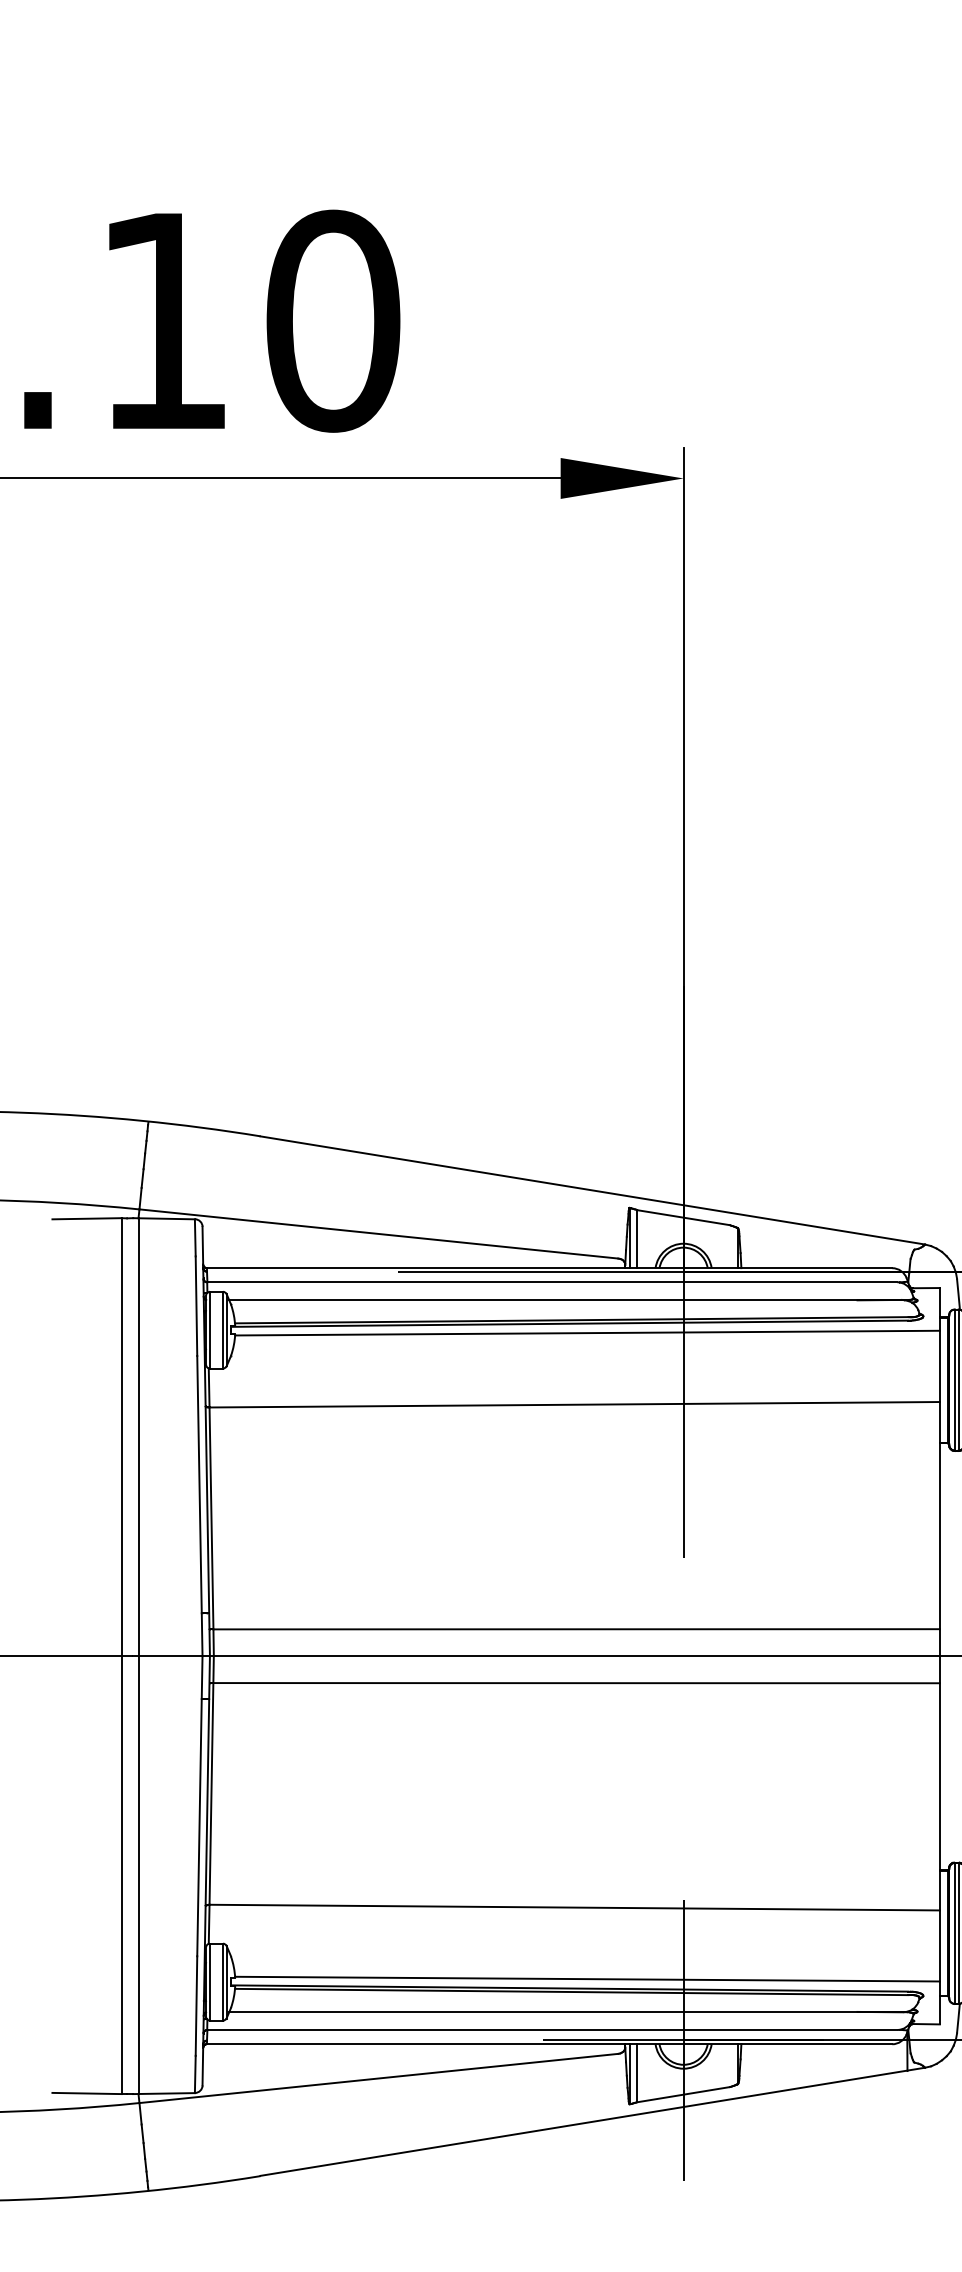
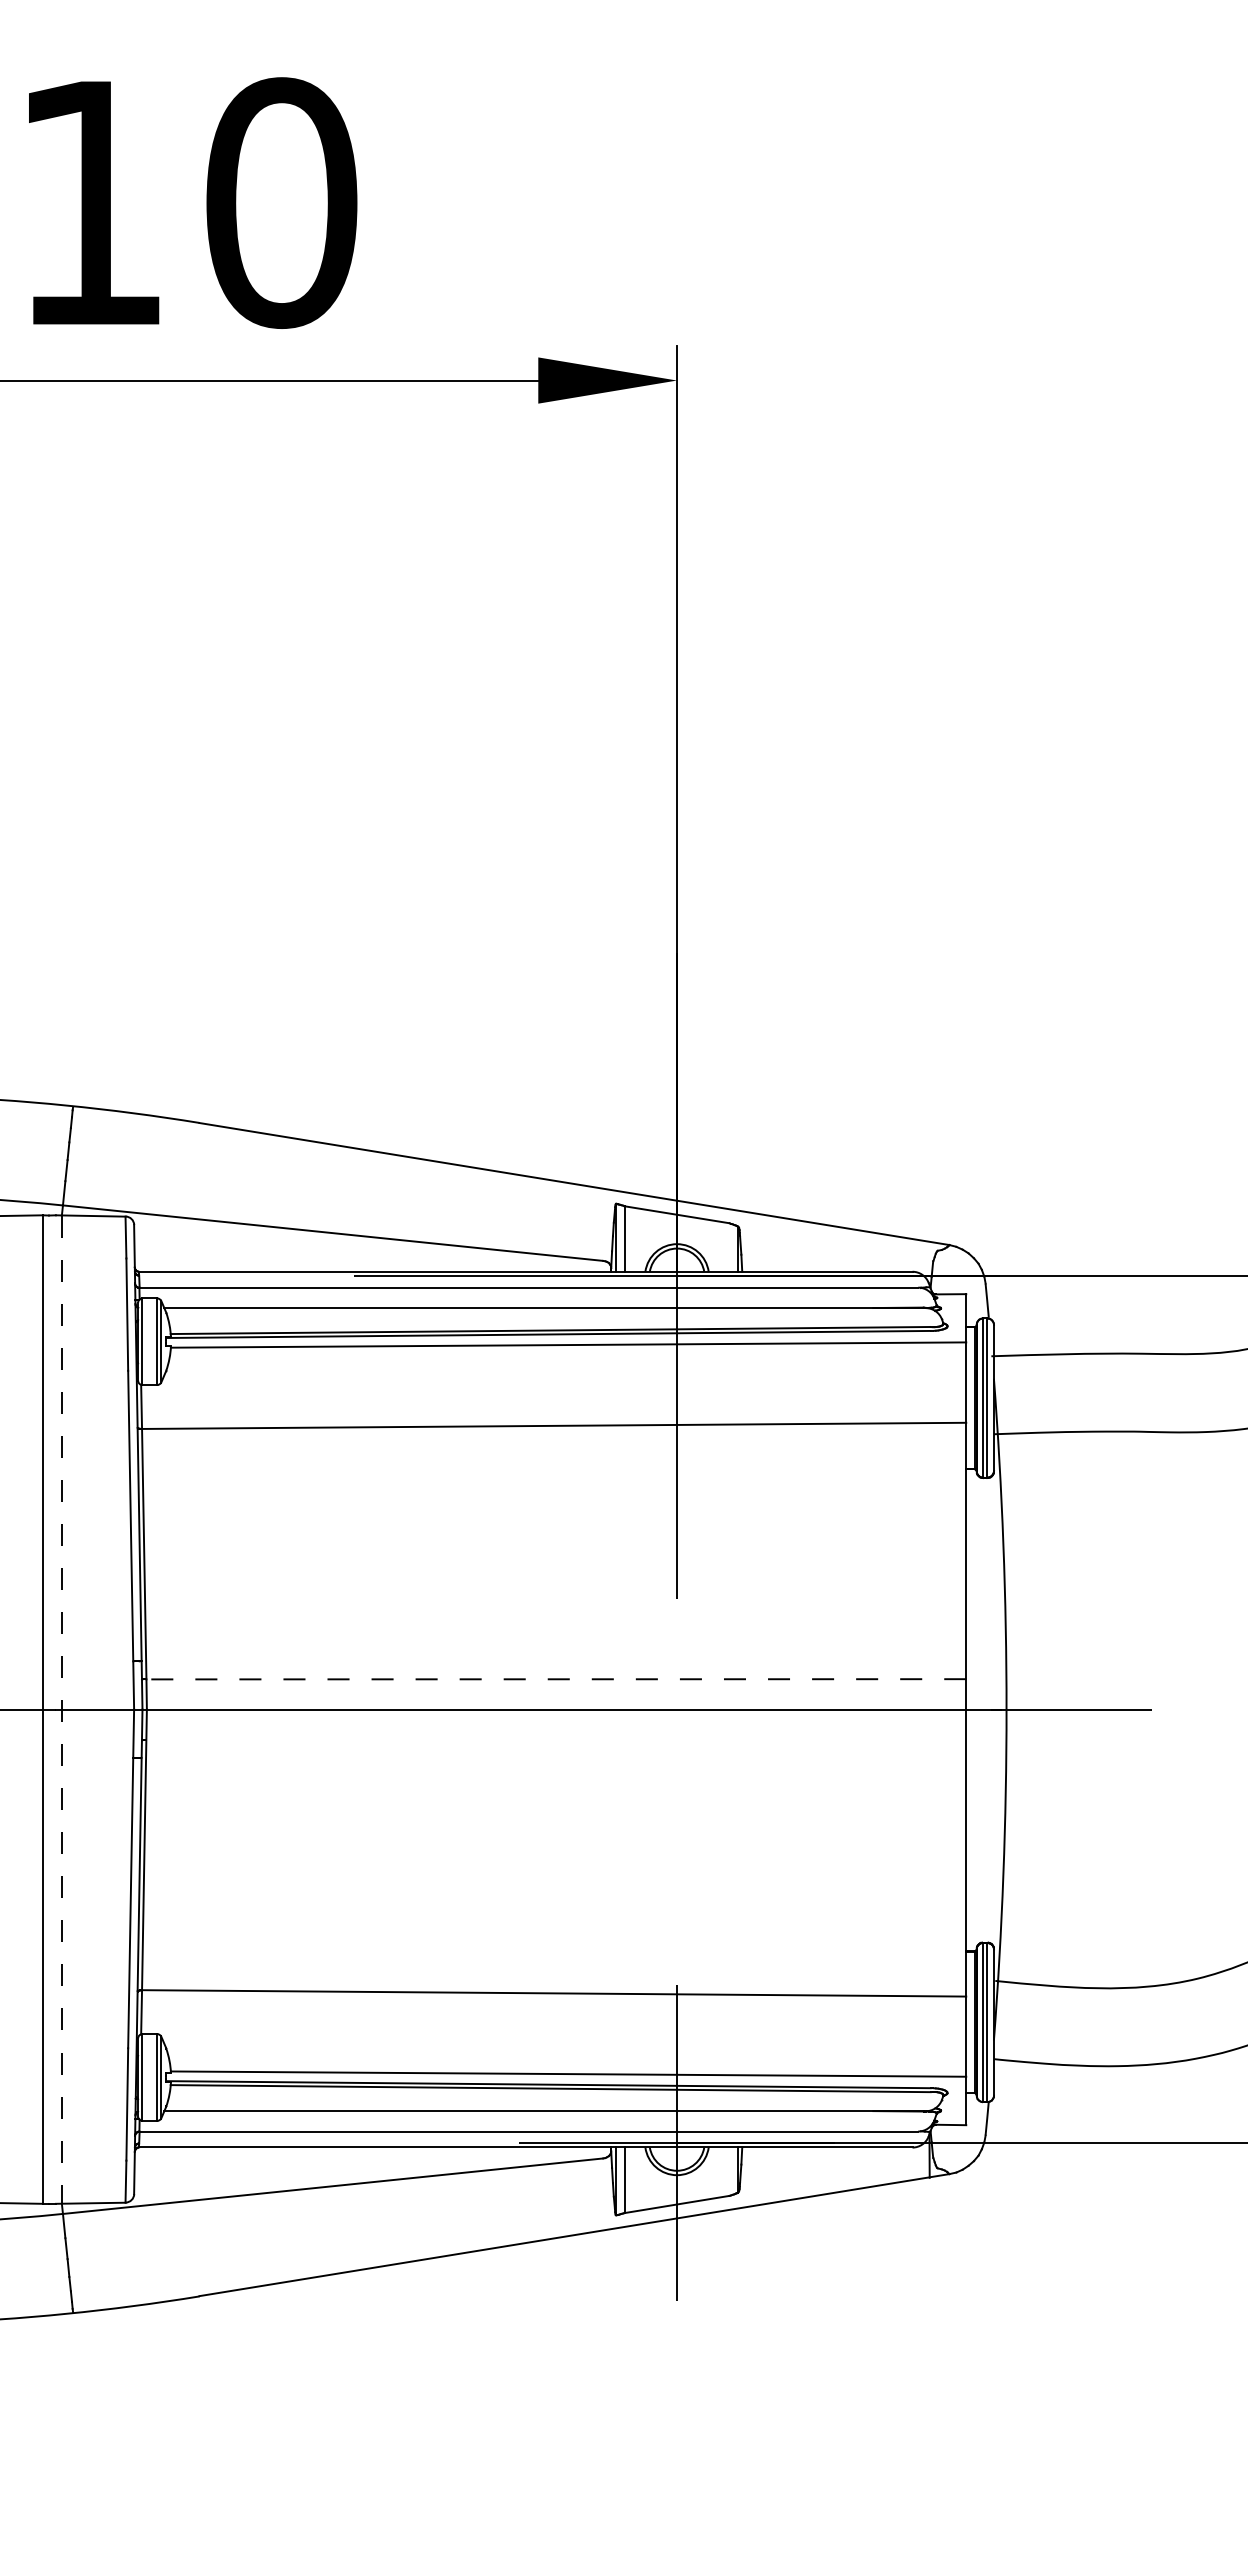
line: (576, 1629) -> (556, 1679), solid -> dashed
line: (138, 1656) -> (61, 1710), solid -> dashed
line: (576, 1682) -> (556, 1739), removed

